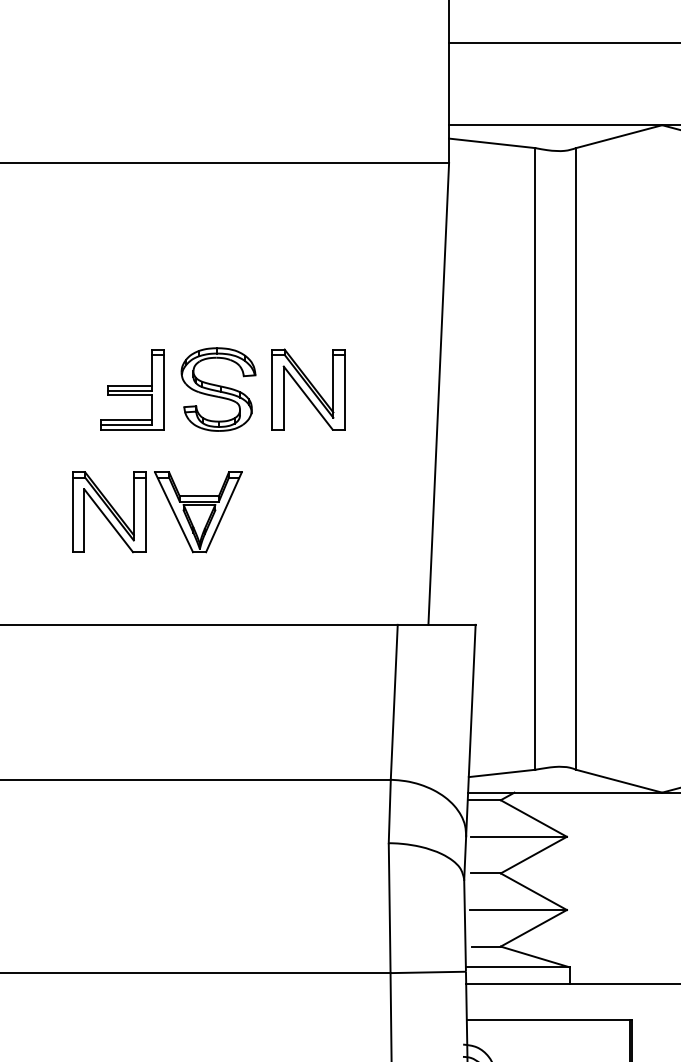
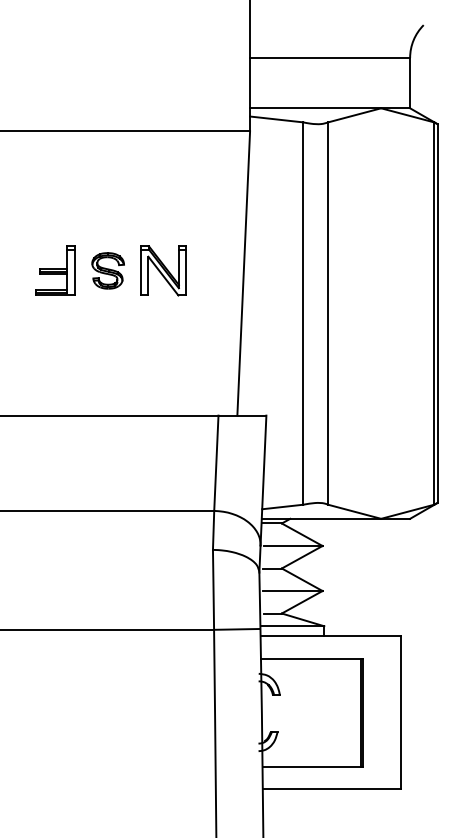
part: (217, 388) -> (107, 270), size x0.7
part: (145, 510) -> (63, 345), removed

